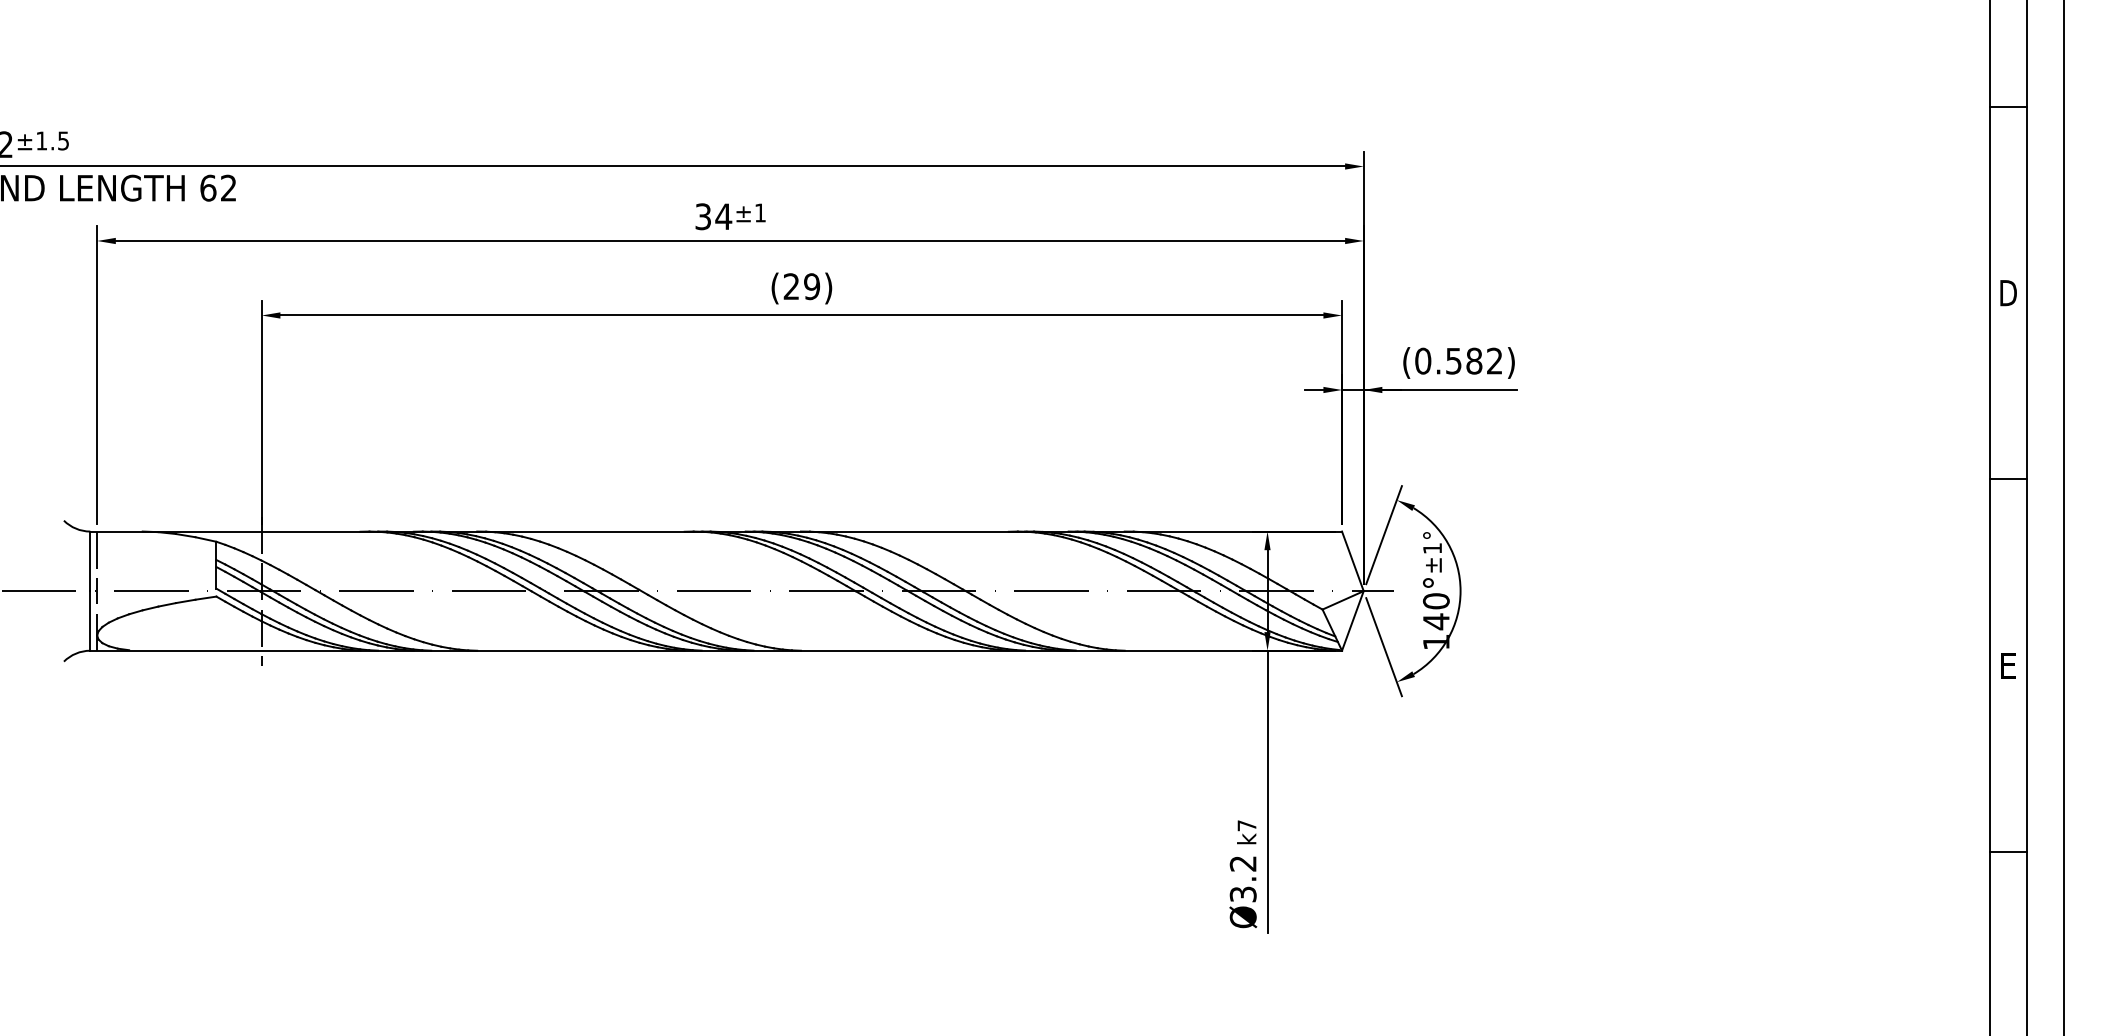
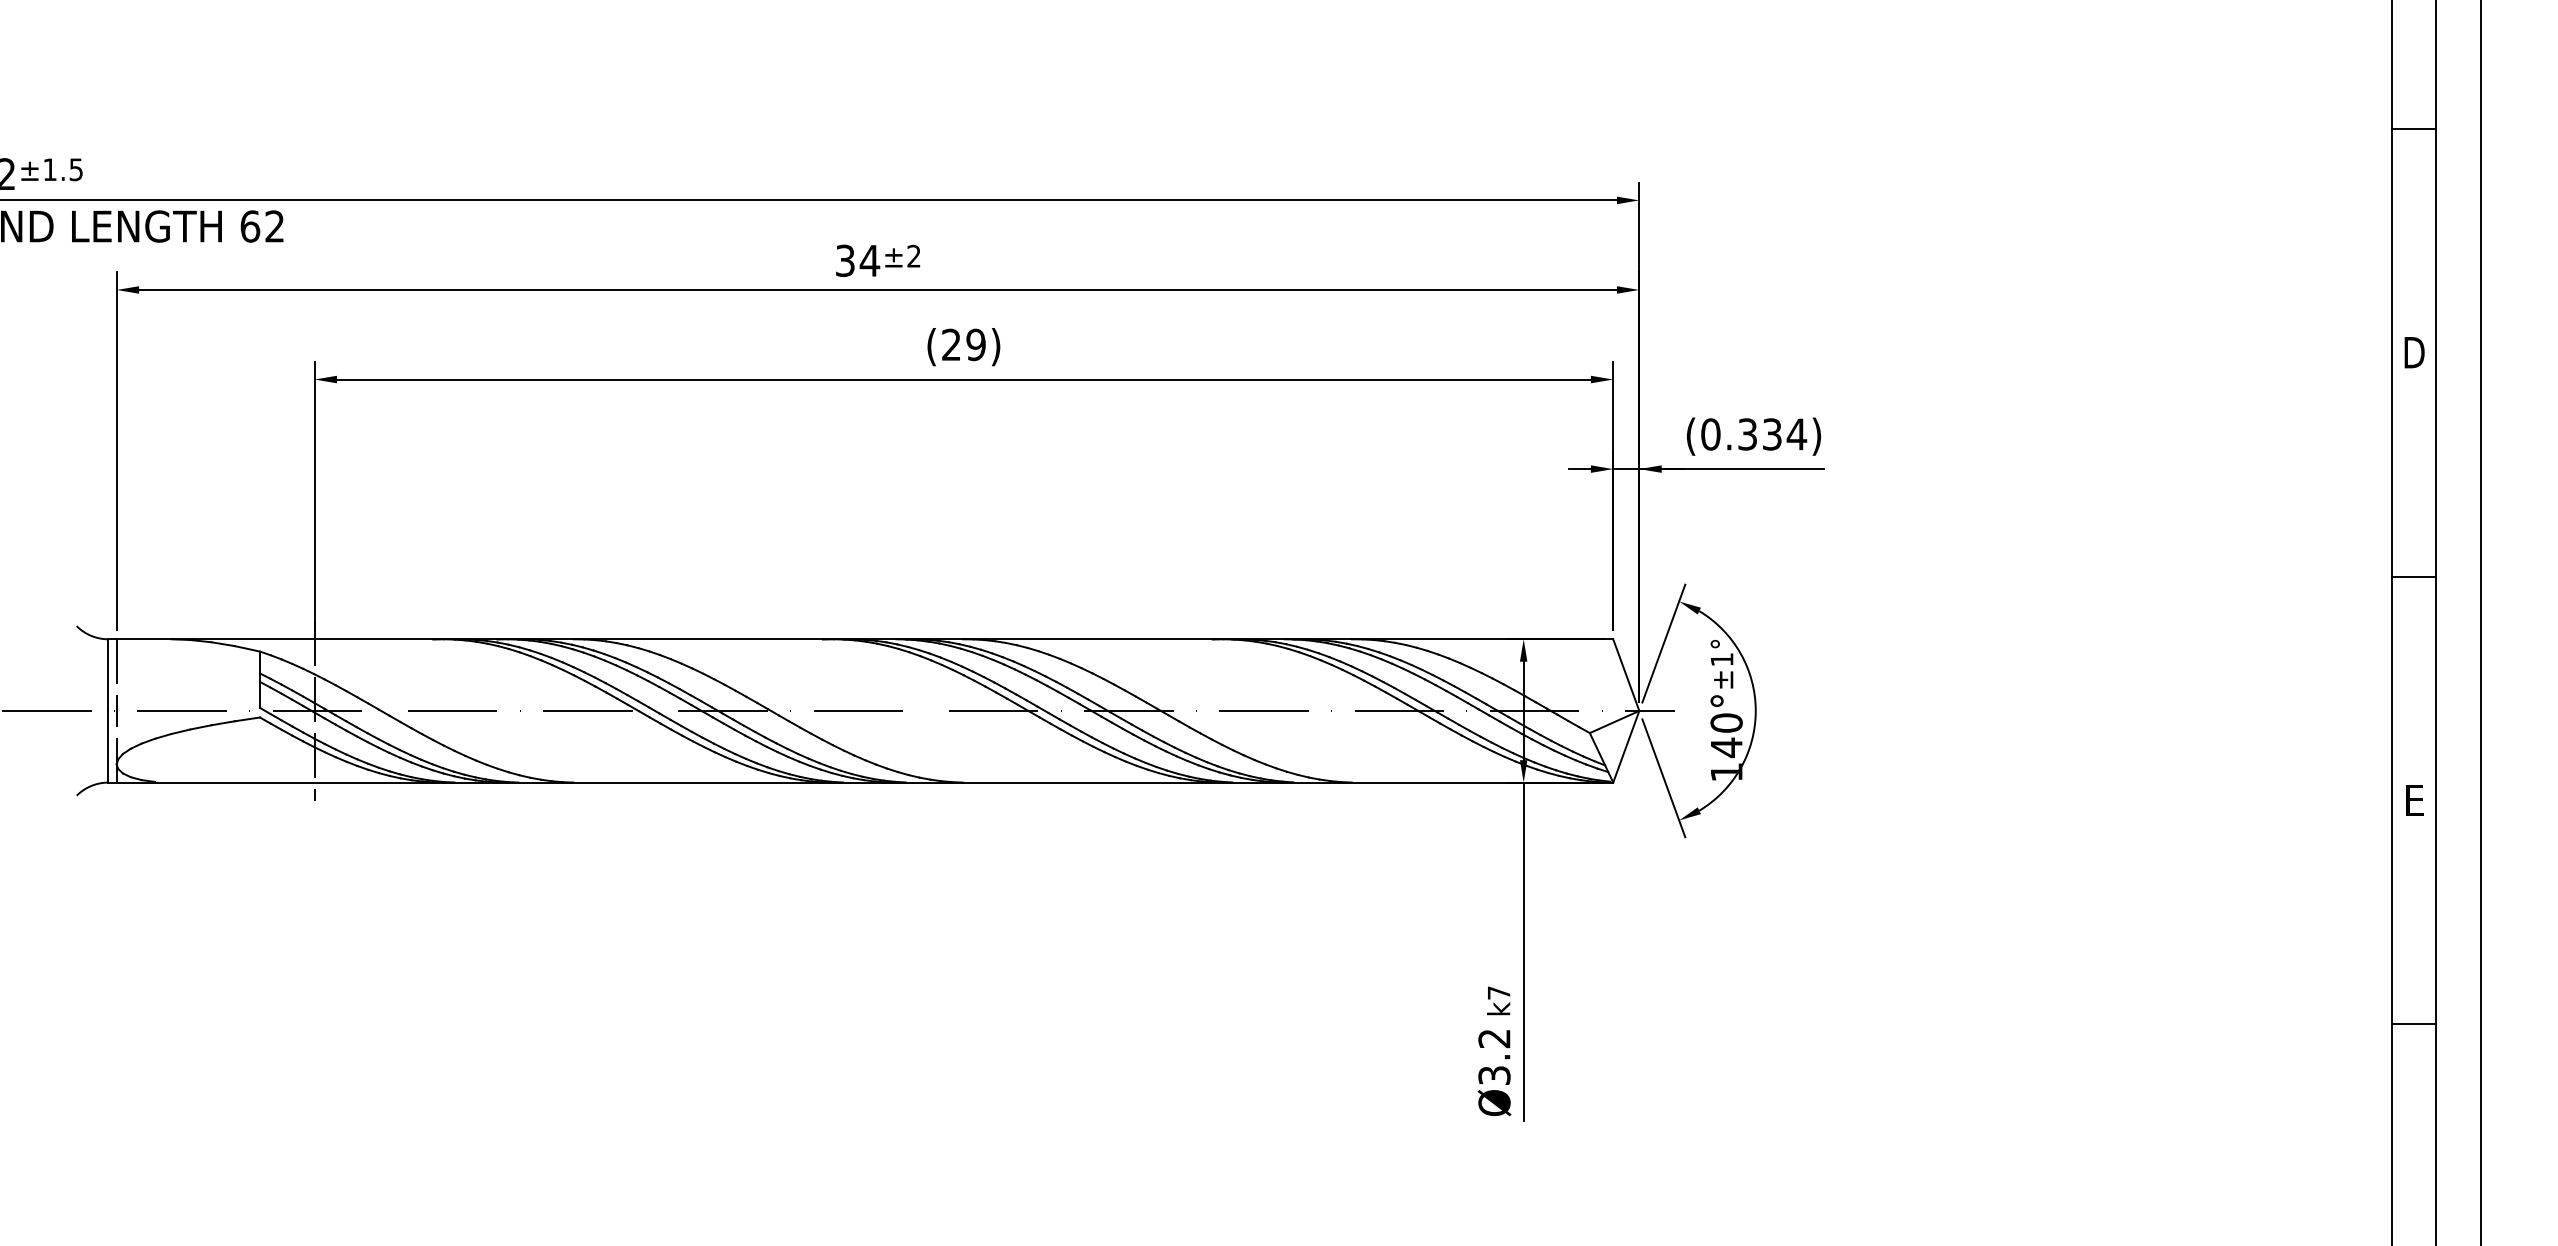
text: (759, 212) -> (913, 255), ±1 -> ±2
text: (1475, 361) -> (1773, 434), (0.582) -> (0.334)

